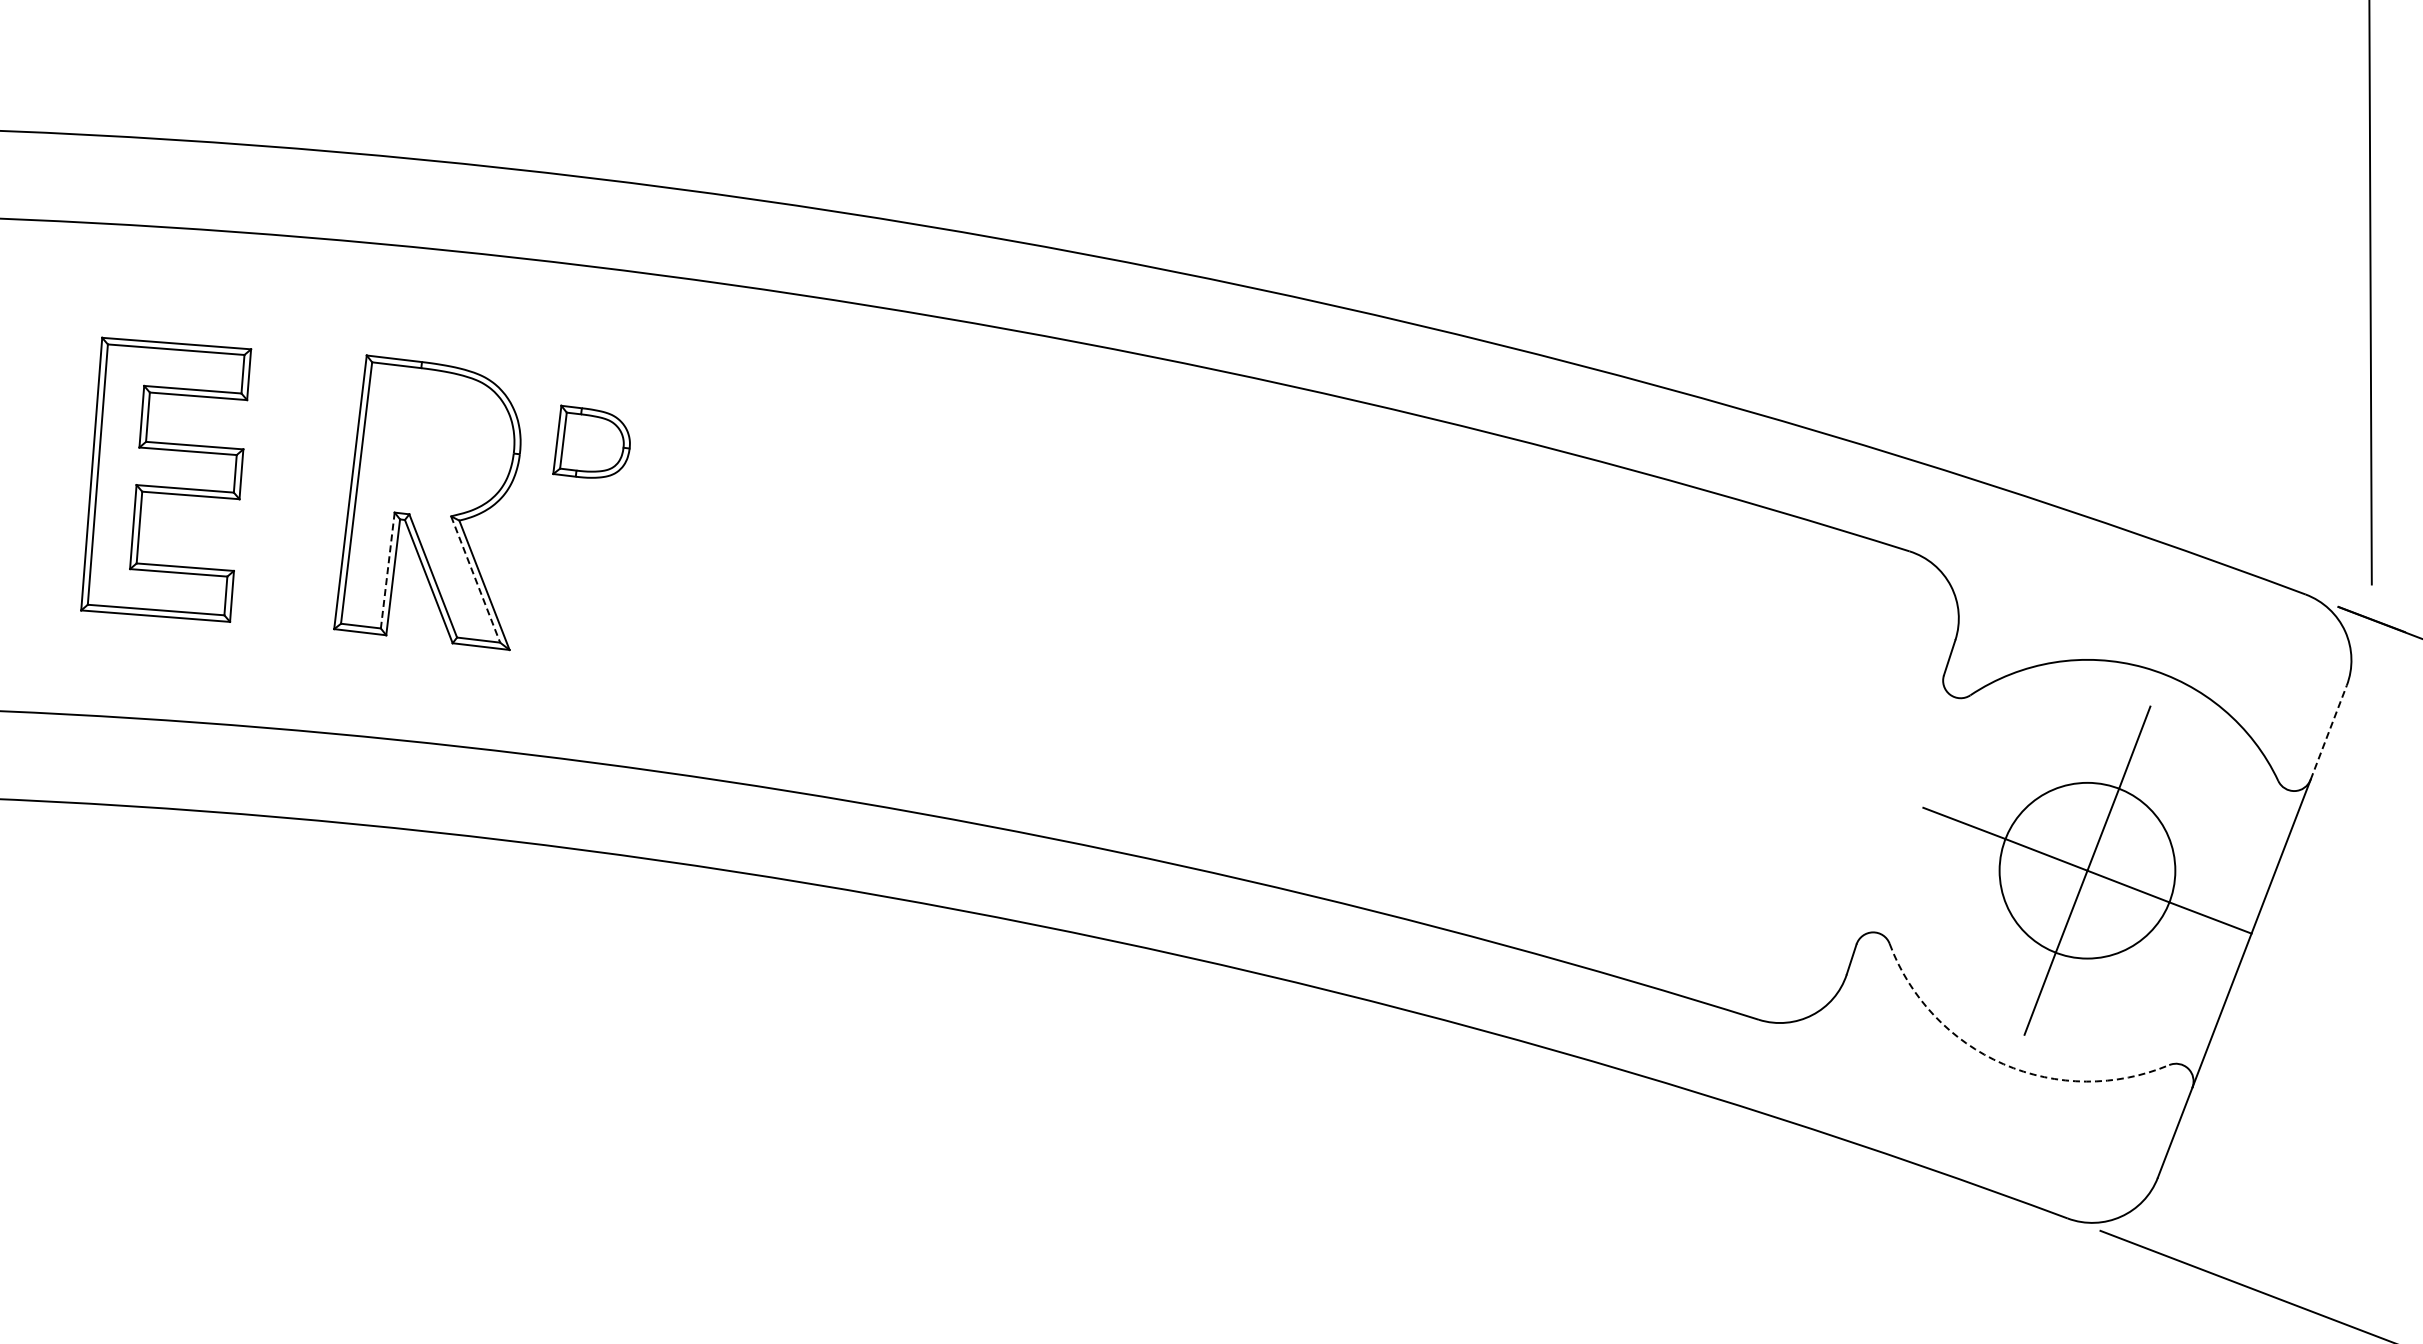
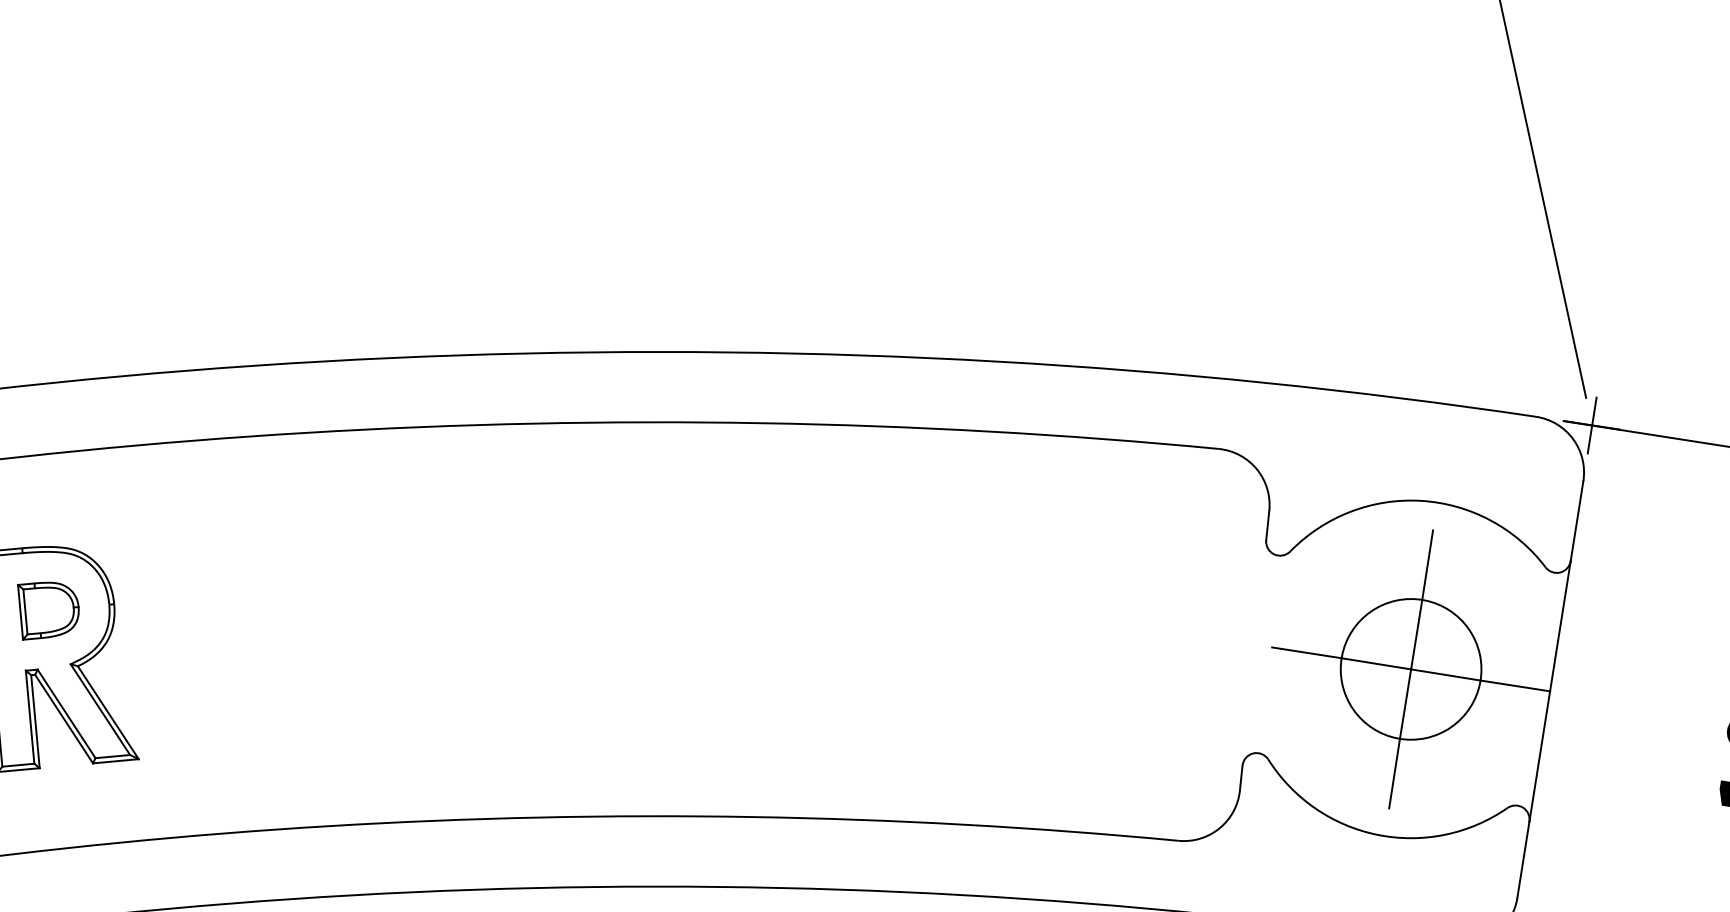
part: (591, 441) -> (47, 607), moved
line: (387, 571) -> (30, 718), dashed -> solid
line: (475, 579) -> (100, 709), dashed -> solid
line: (2371, 619) -> (1591, 425), added
line: (2328, 732) -> (1576, 521), dashed -> solid
arc: (2003, 1064) -> (1377, 835), dashed -> solid

